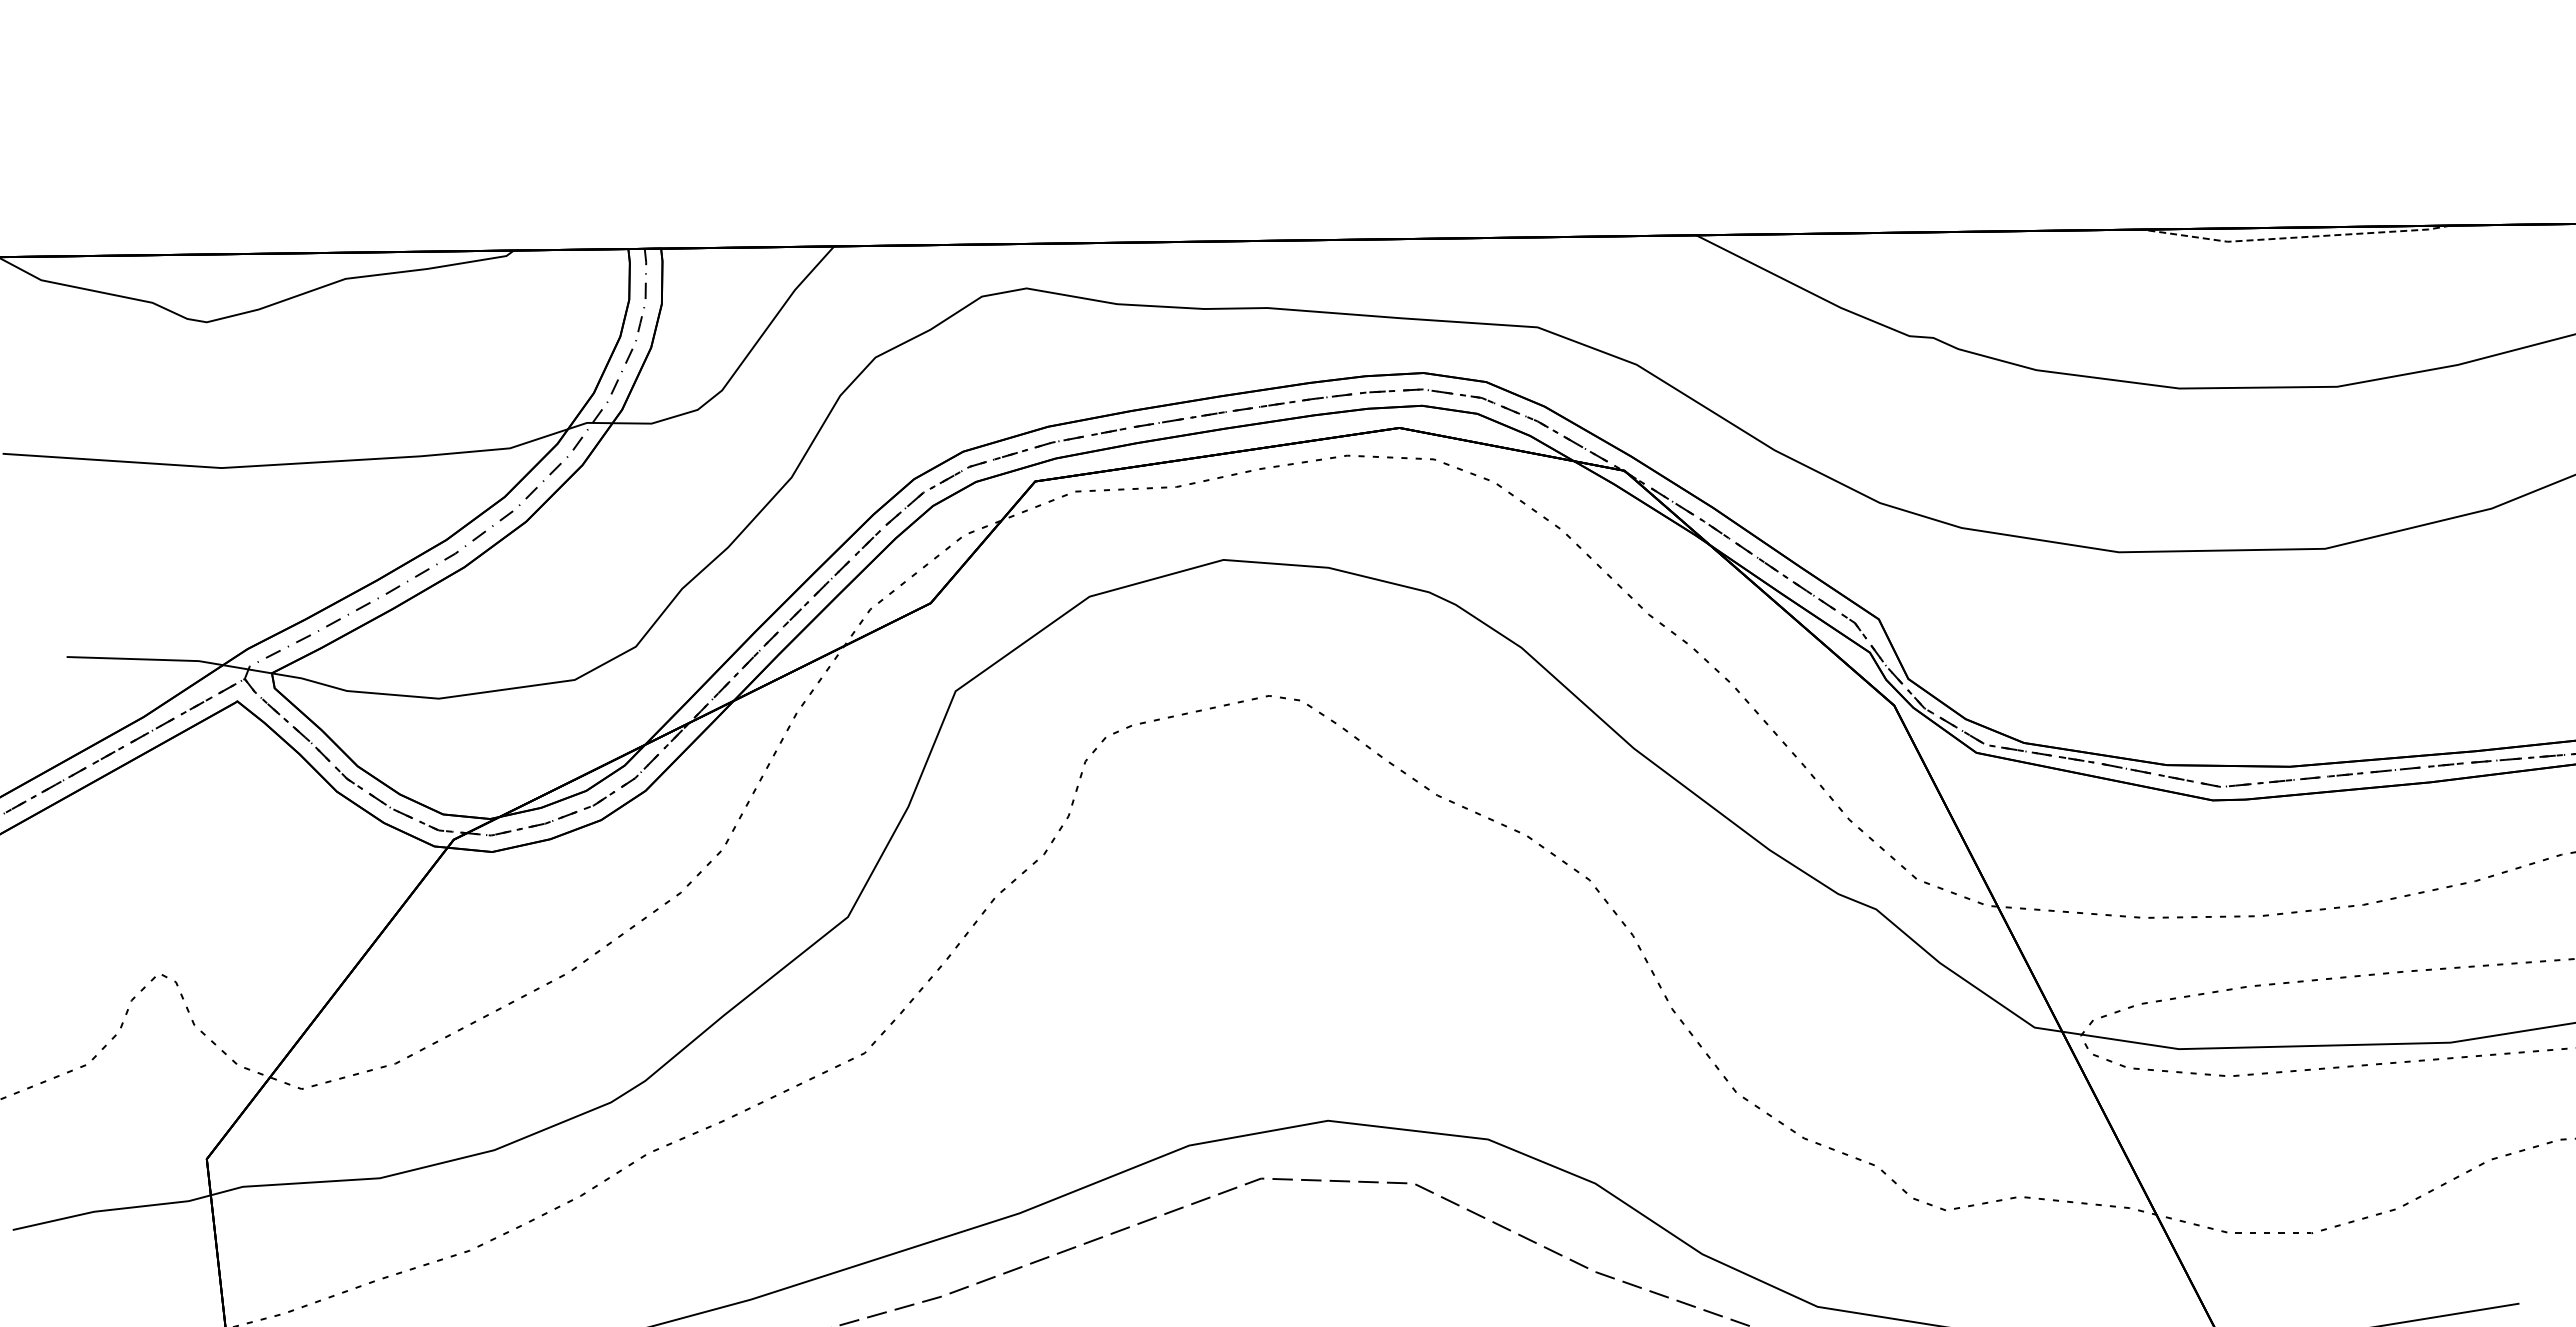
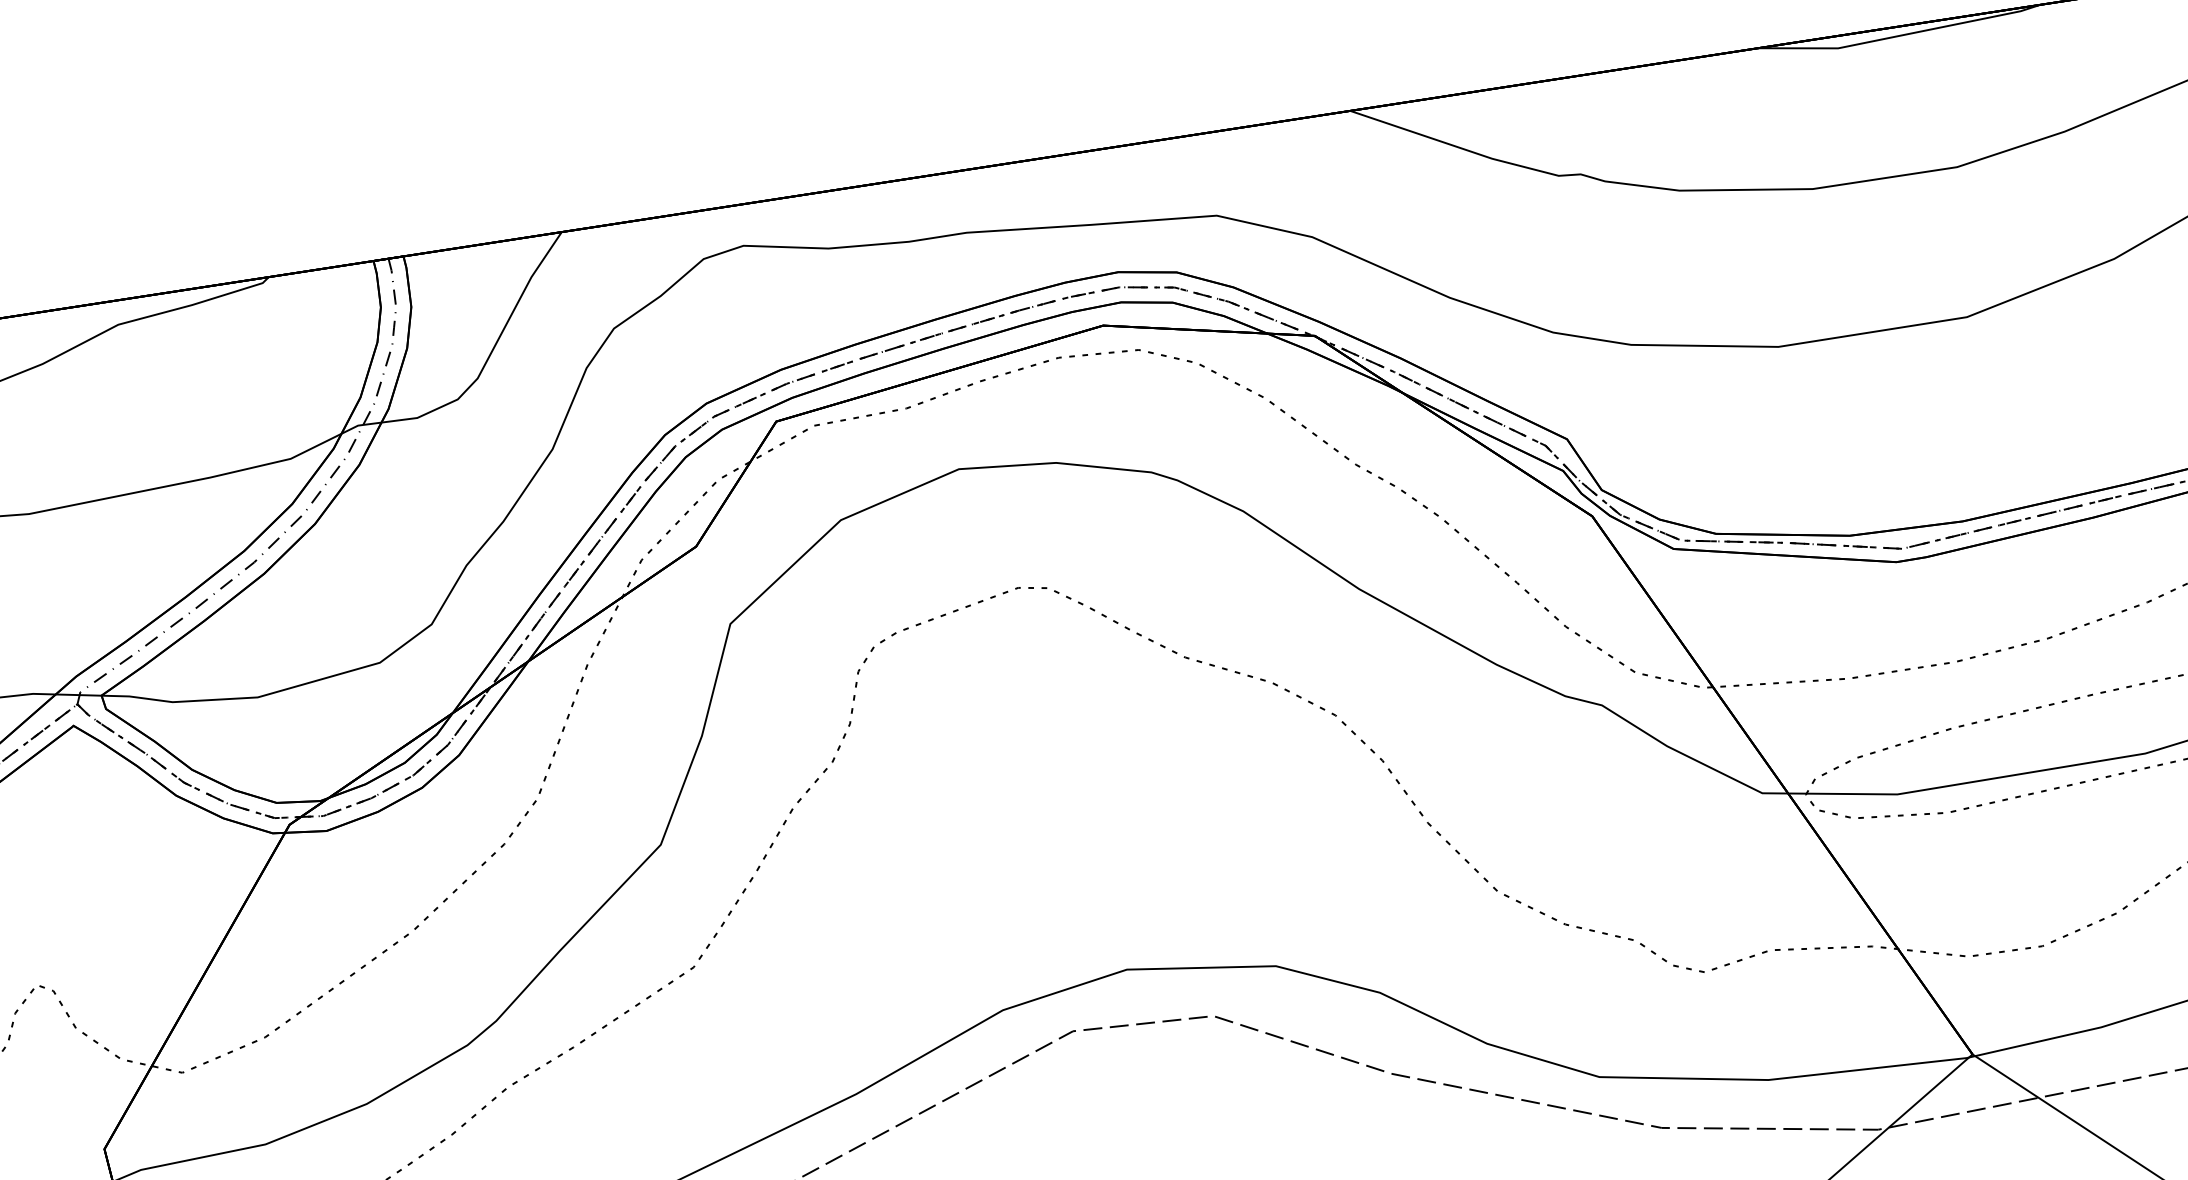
line: (2296, 237) -> (1900, 35), dashed -> solid

